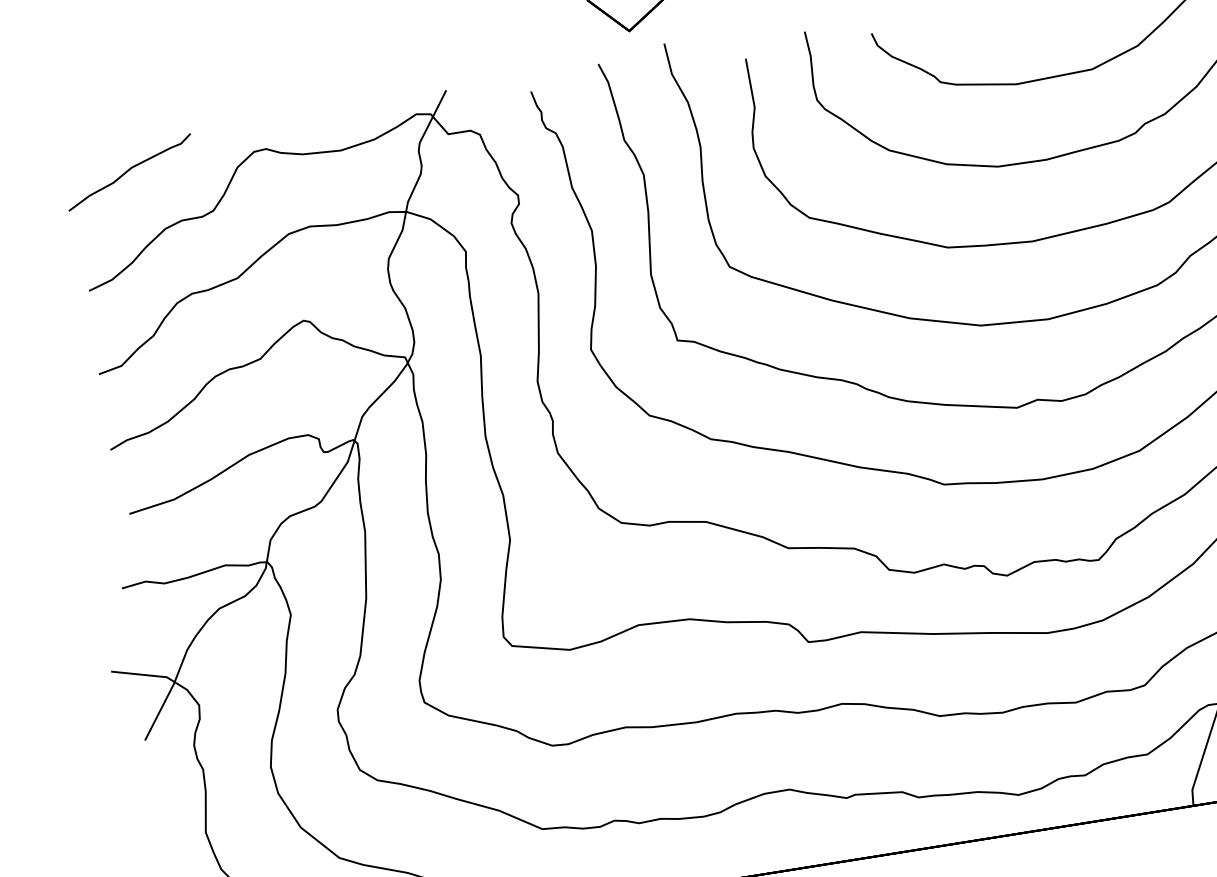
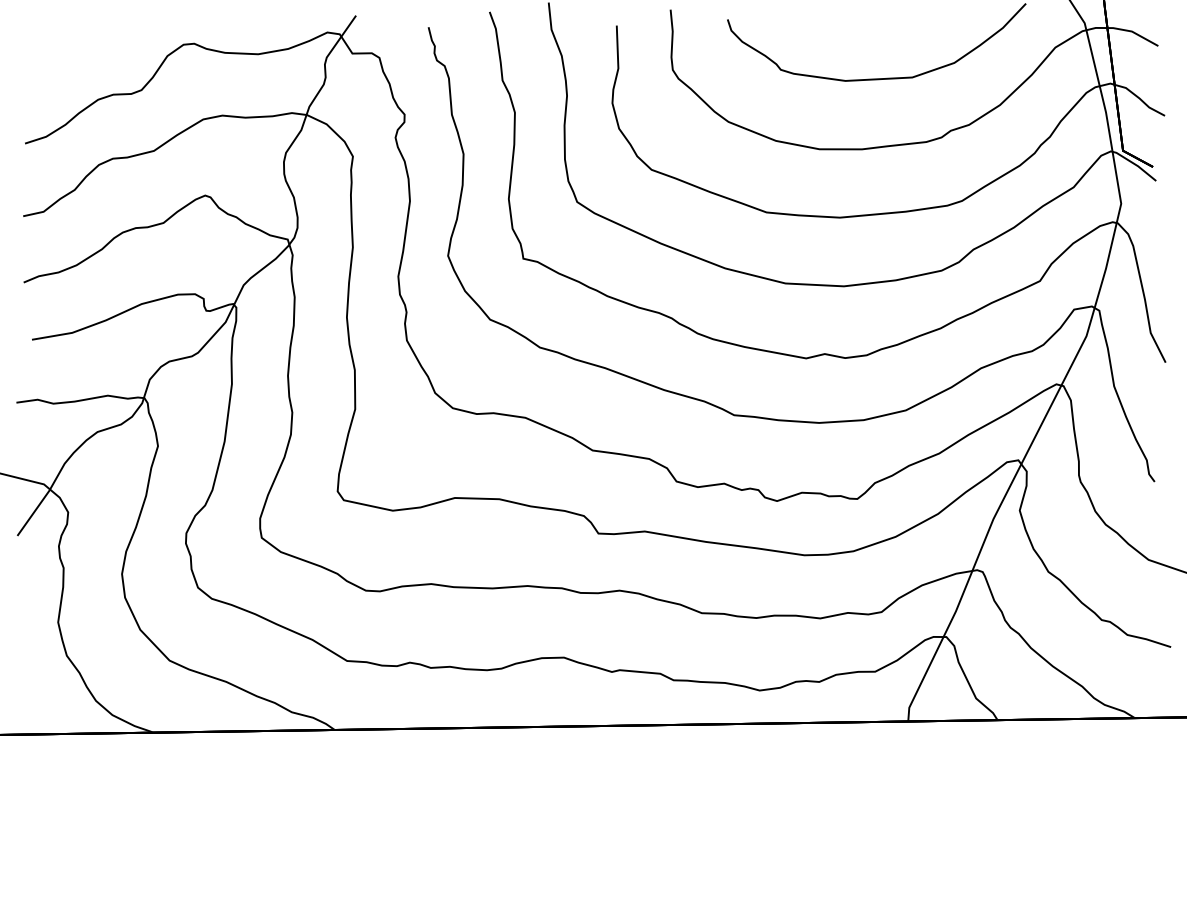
curve: (129, 170) -> (74, 45), removed

